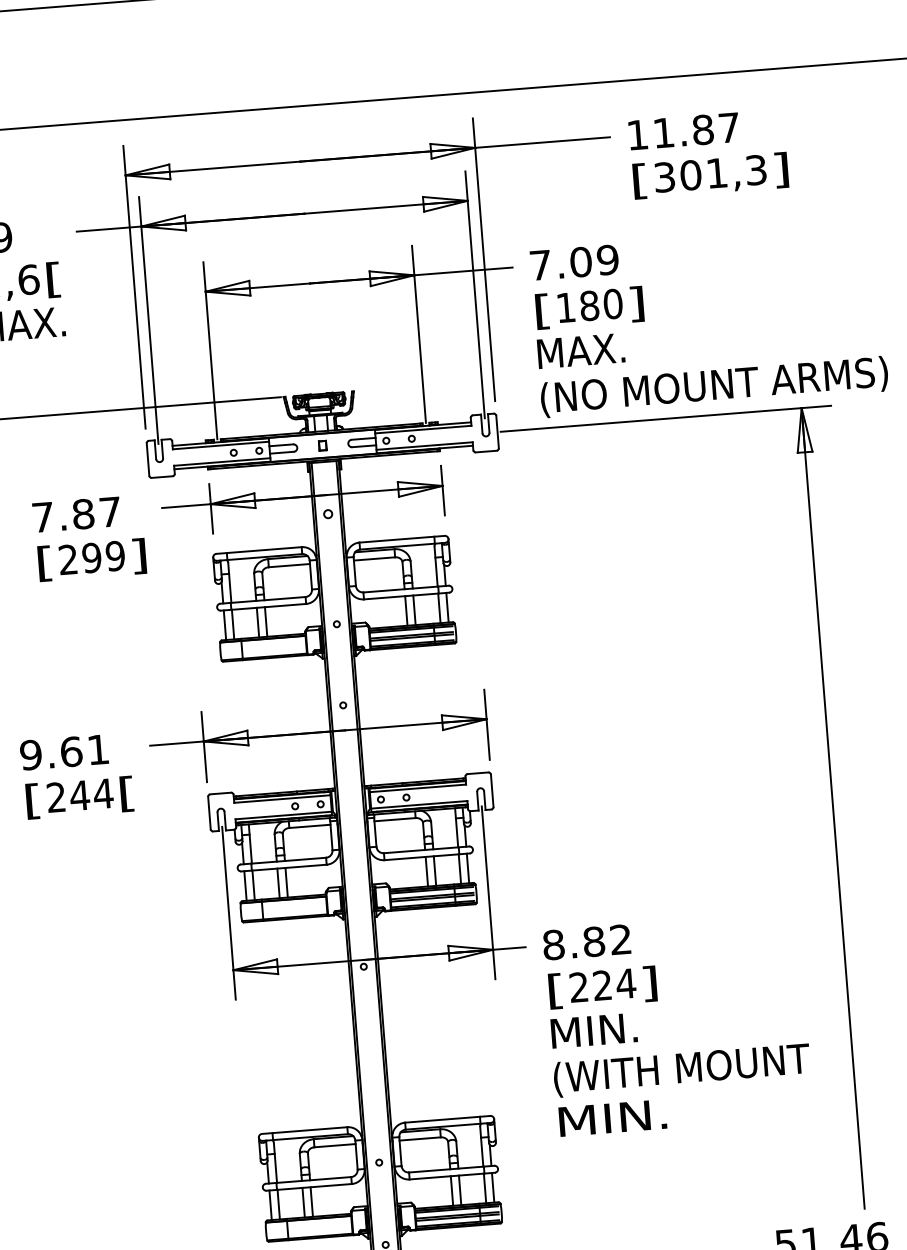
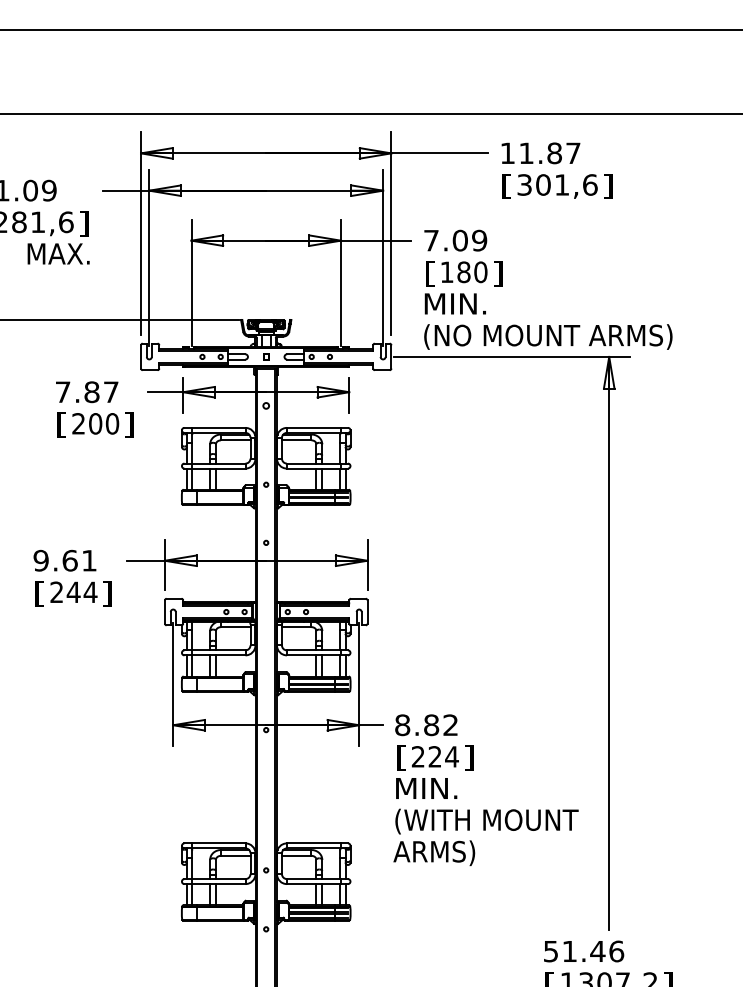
text: (756, 169) -> (590, 184), 301,3 -> 301,6
text: (53, 279) -> (83, 223), [ -> ]
text: (581, 350) -> (455, 303), MAX. -> MIN.
text: (104, 556) -> (104, 423), 299 -> 200
text: (127, 793) -> (107, 593), [ -> ]
text: (612, 1120) -> (434, 853), MIN. -> ARMS)

